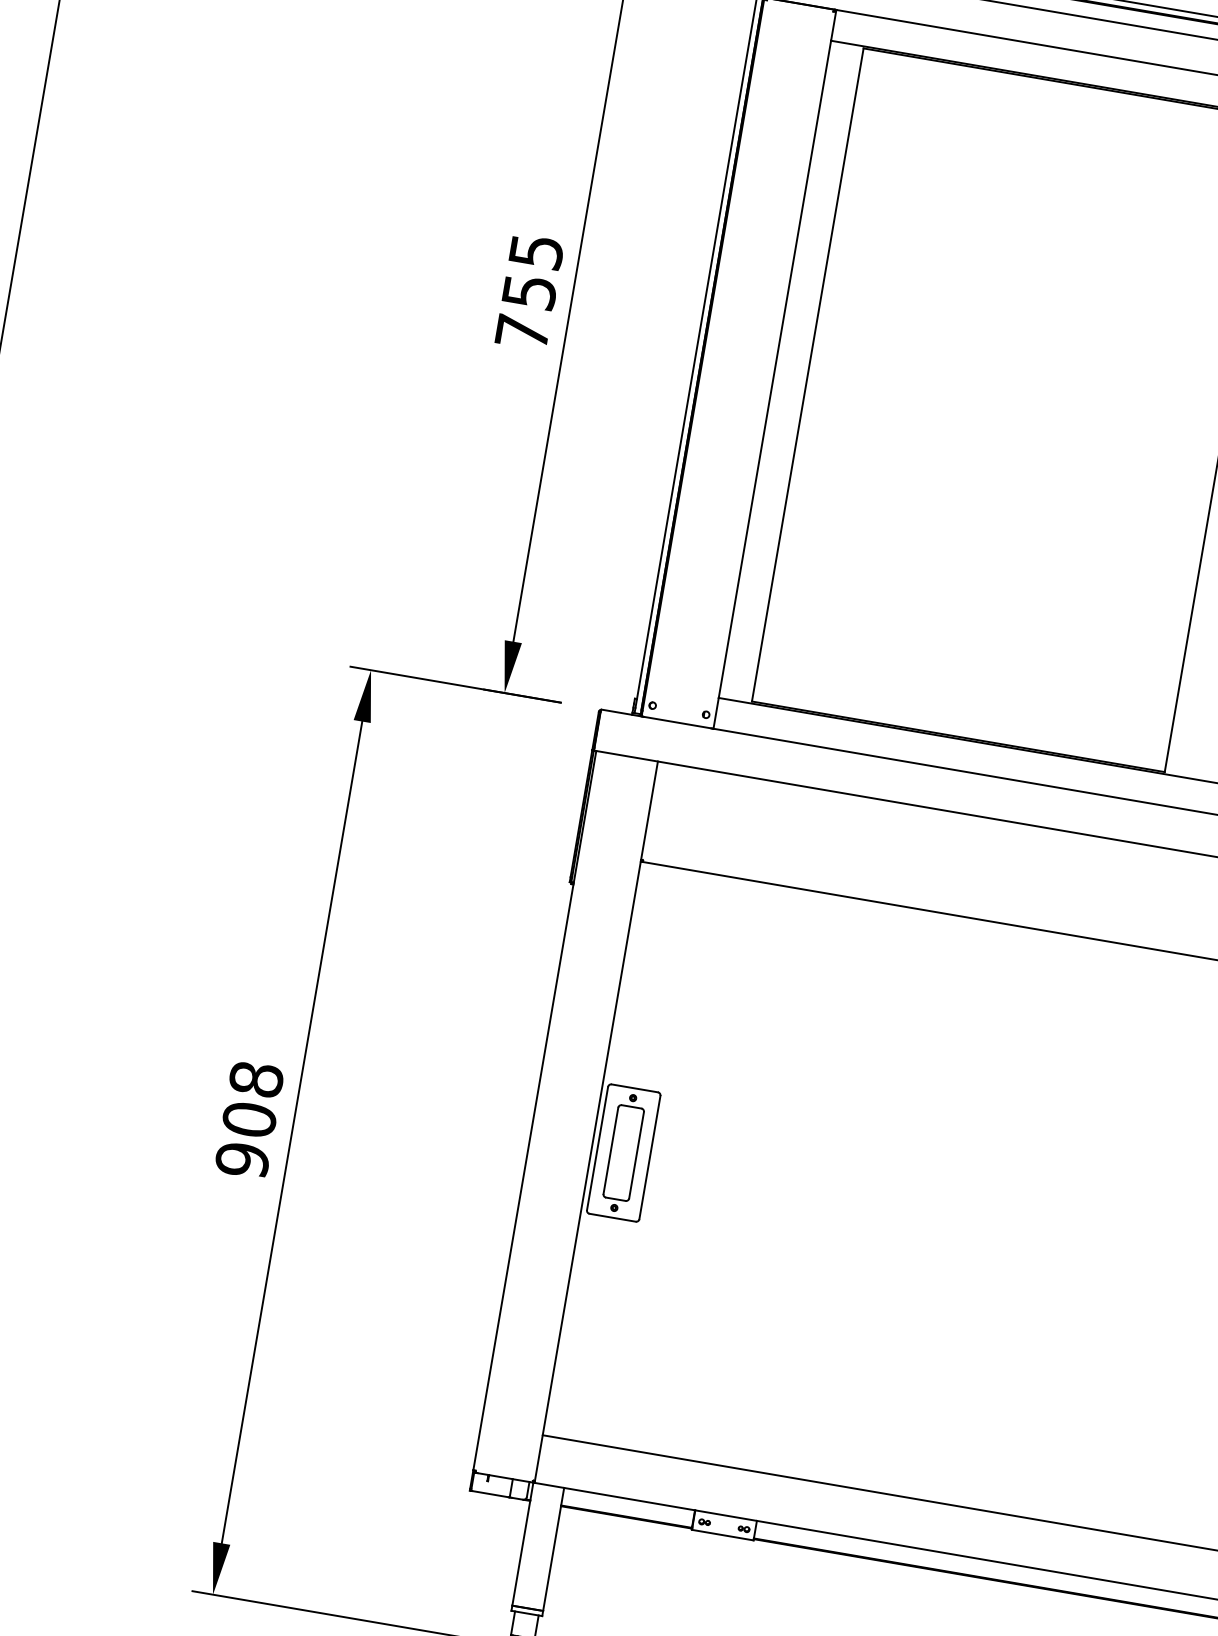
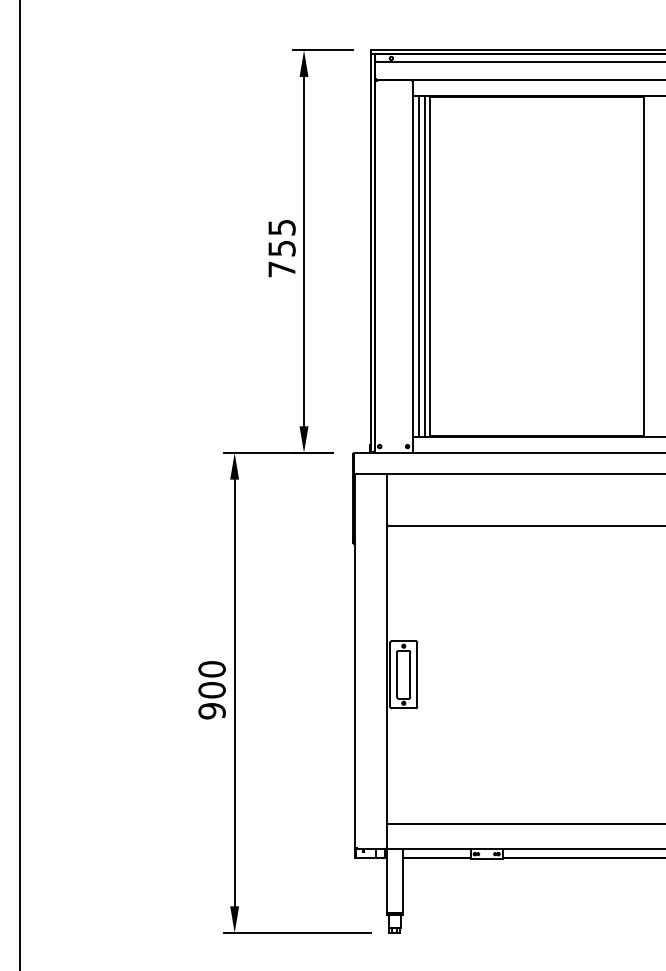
line: (786, 369) -> (418, 265), added
line: (800, 371) -> (425, 265), added
text: (255, 1079) -> (211, 669), 908 -> 900

